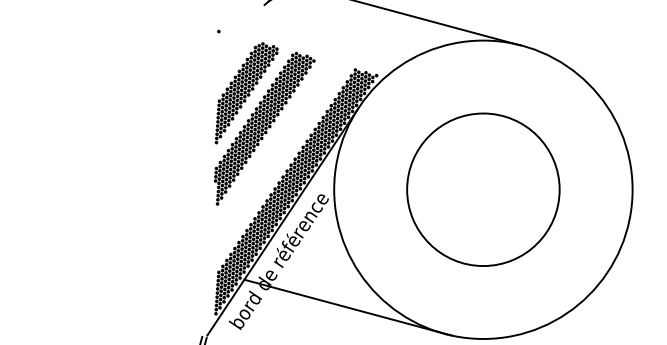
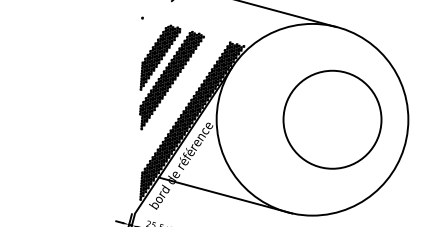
circle: (483, 189) -> (332, 119), moved

